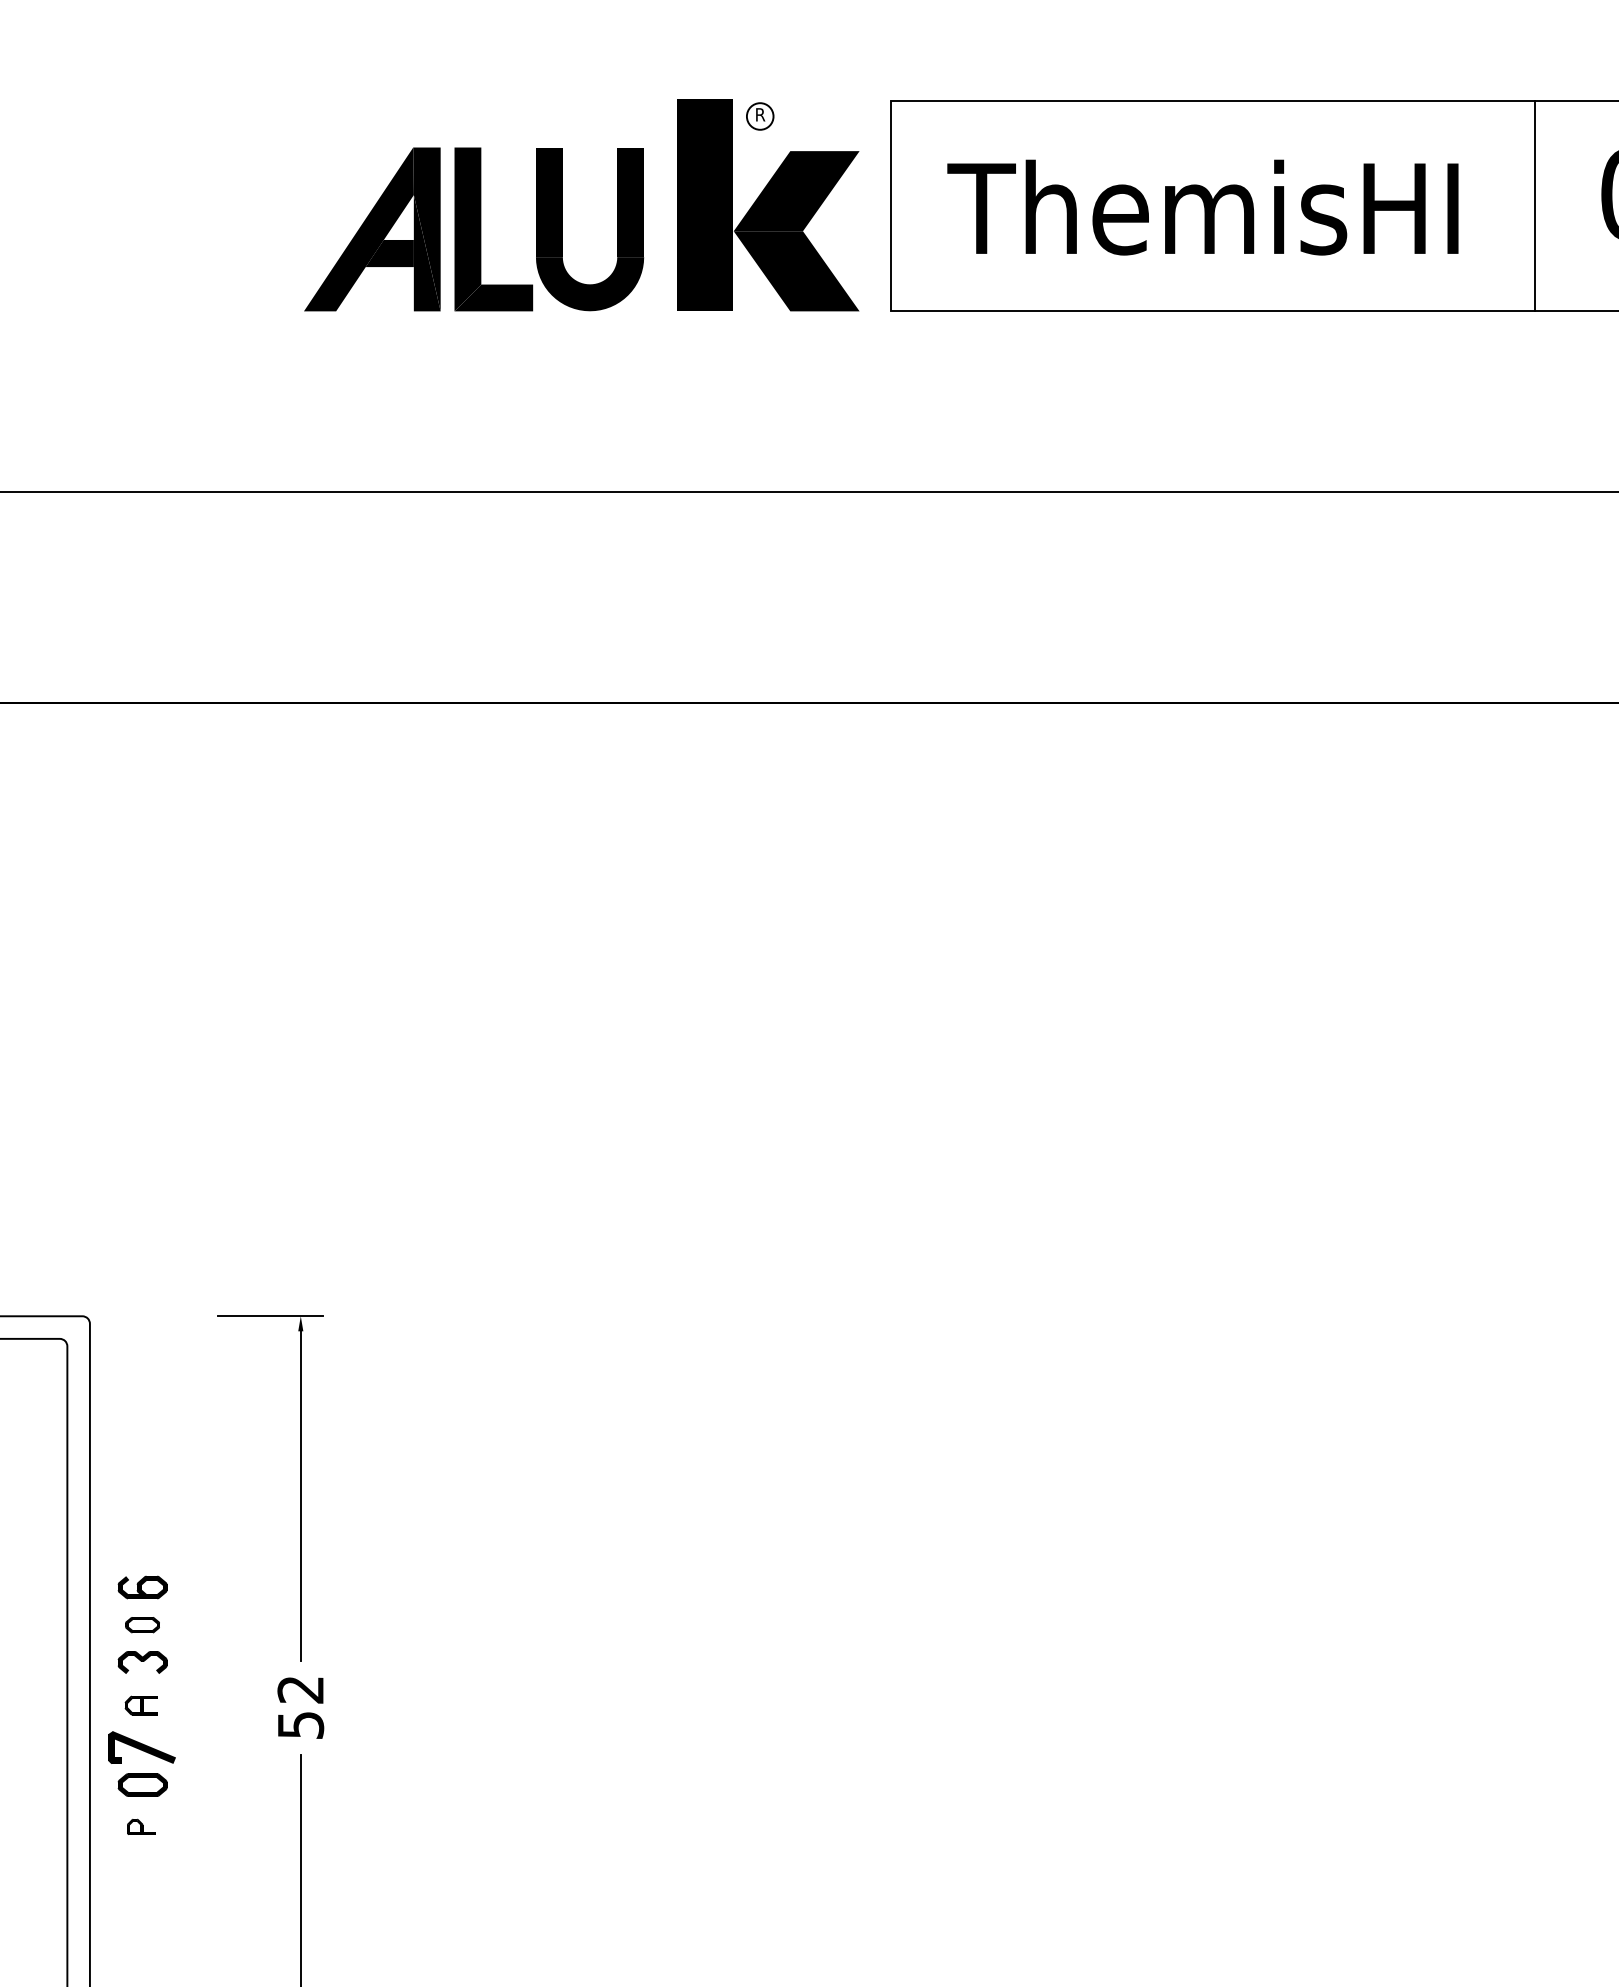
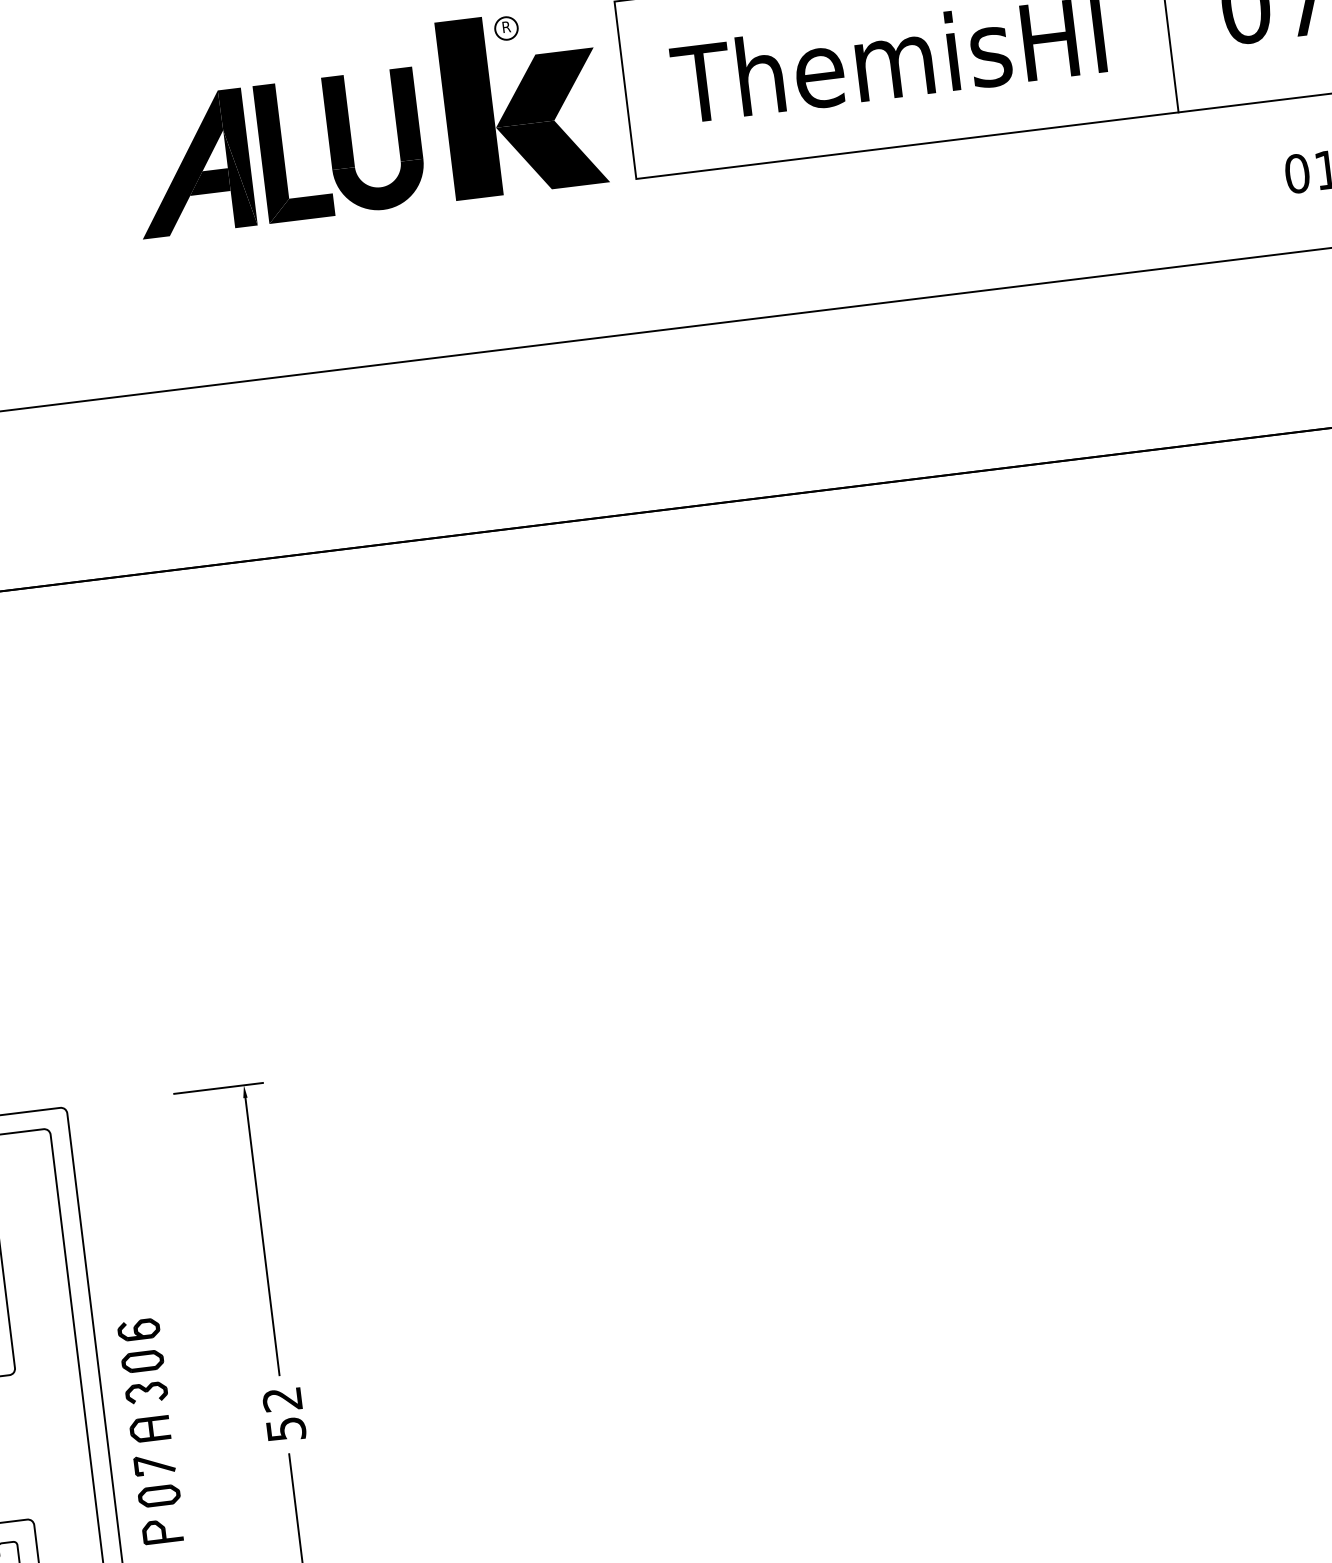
part: (142, 1624) -> (142, 1360), size x1.43
part: (140, 1705) -> (149, 1429), size x1.43
part: (141, 1746) -> (154, 1463), size x0.71
part: (140, 1826) -> (161, 1531), size x1.67

